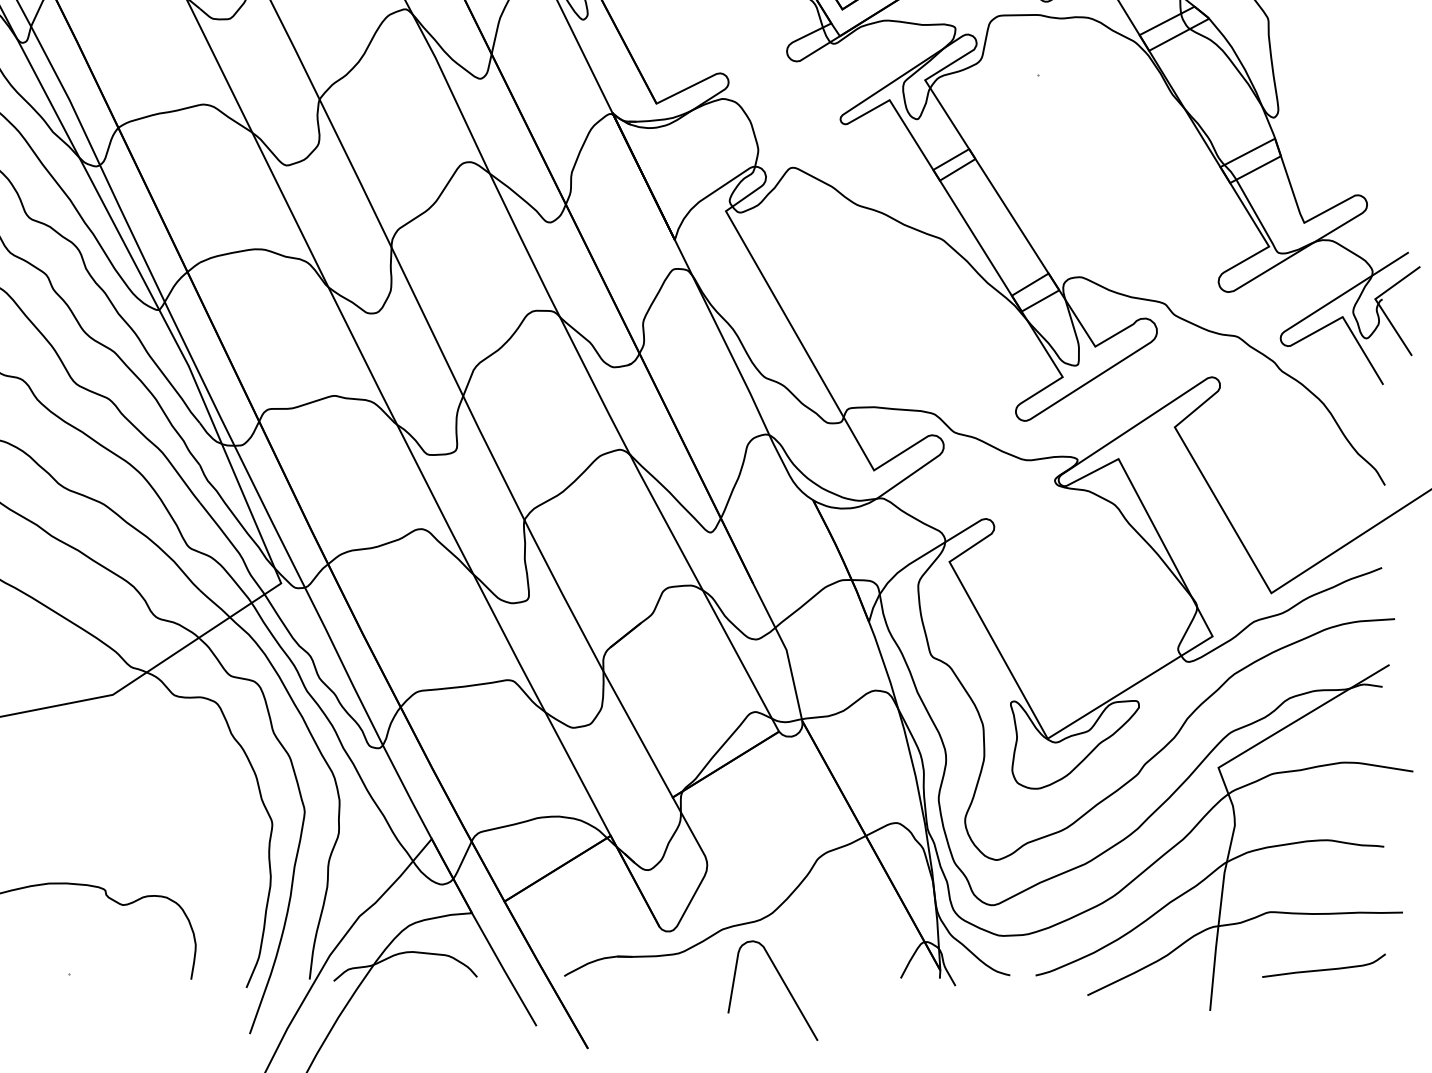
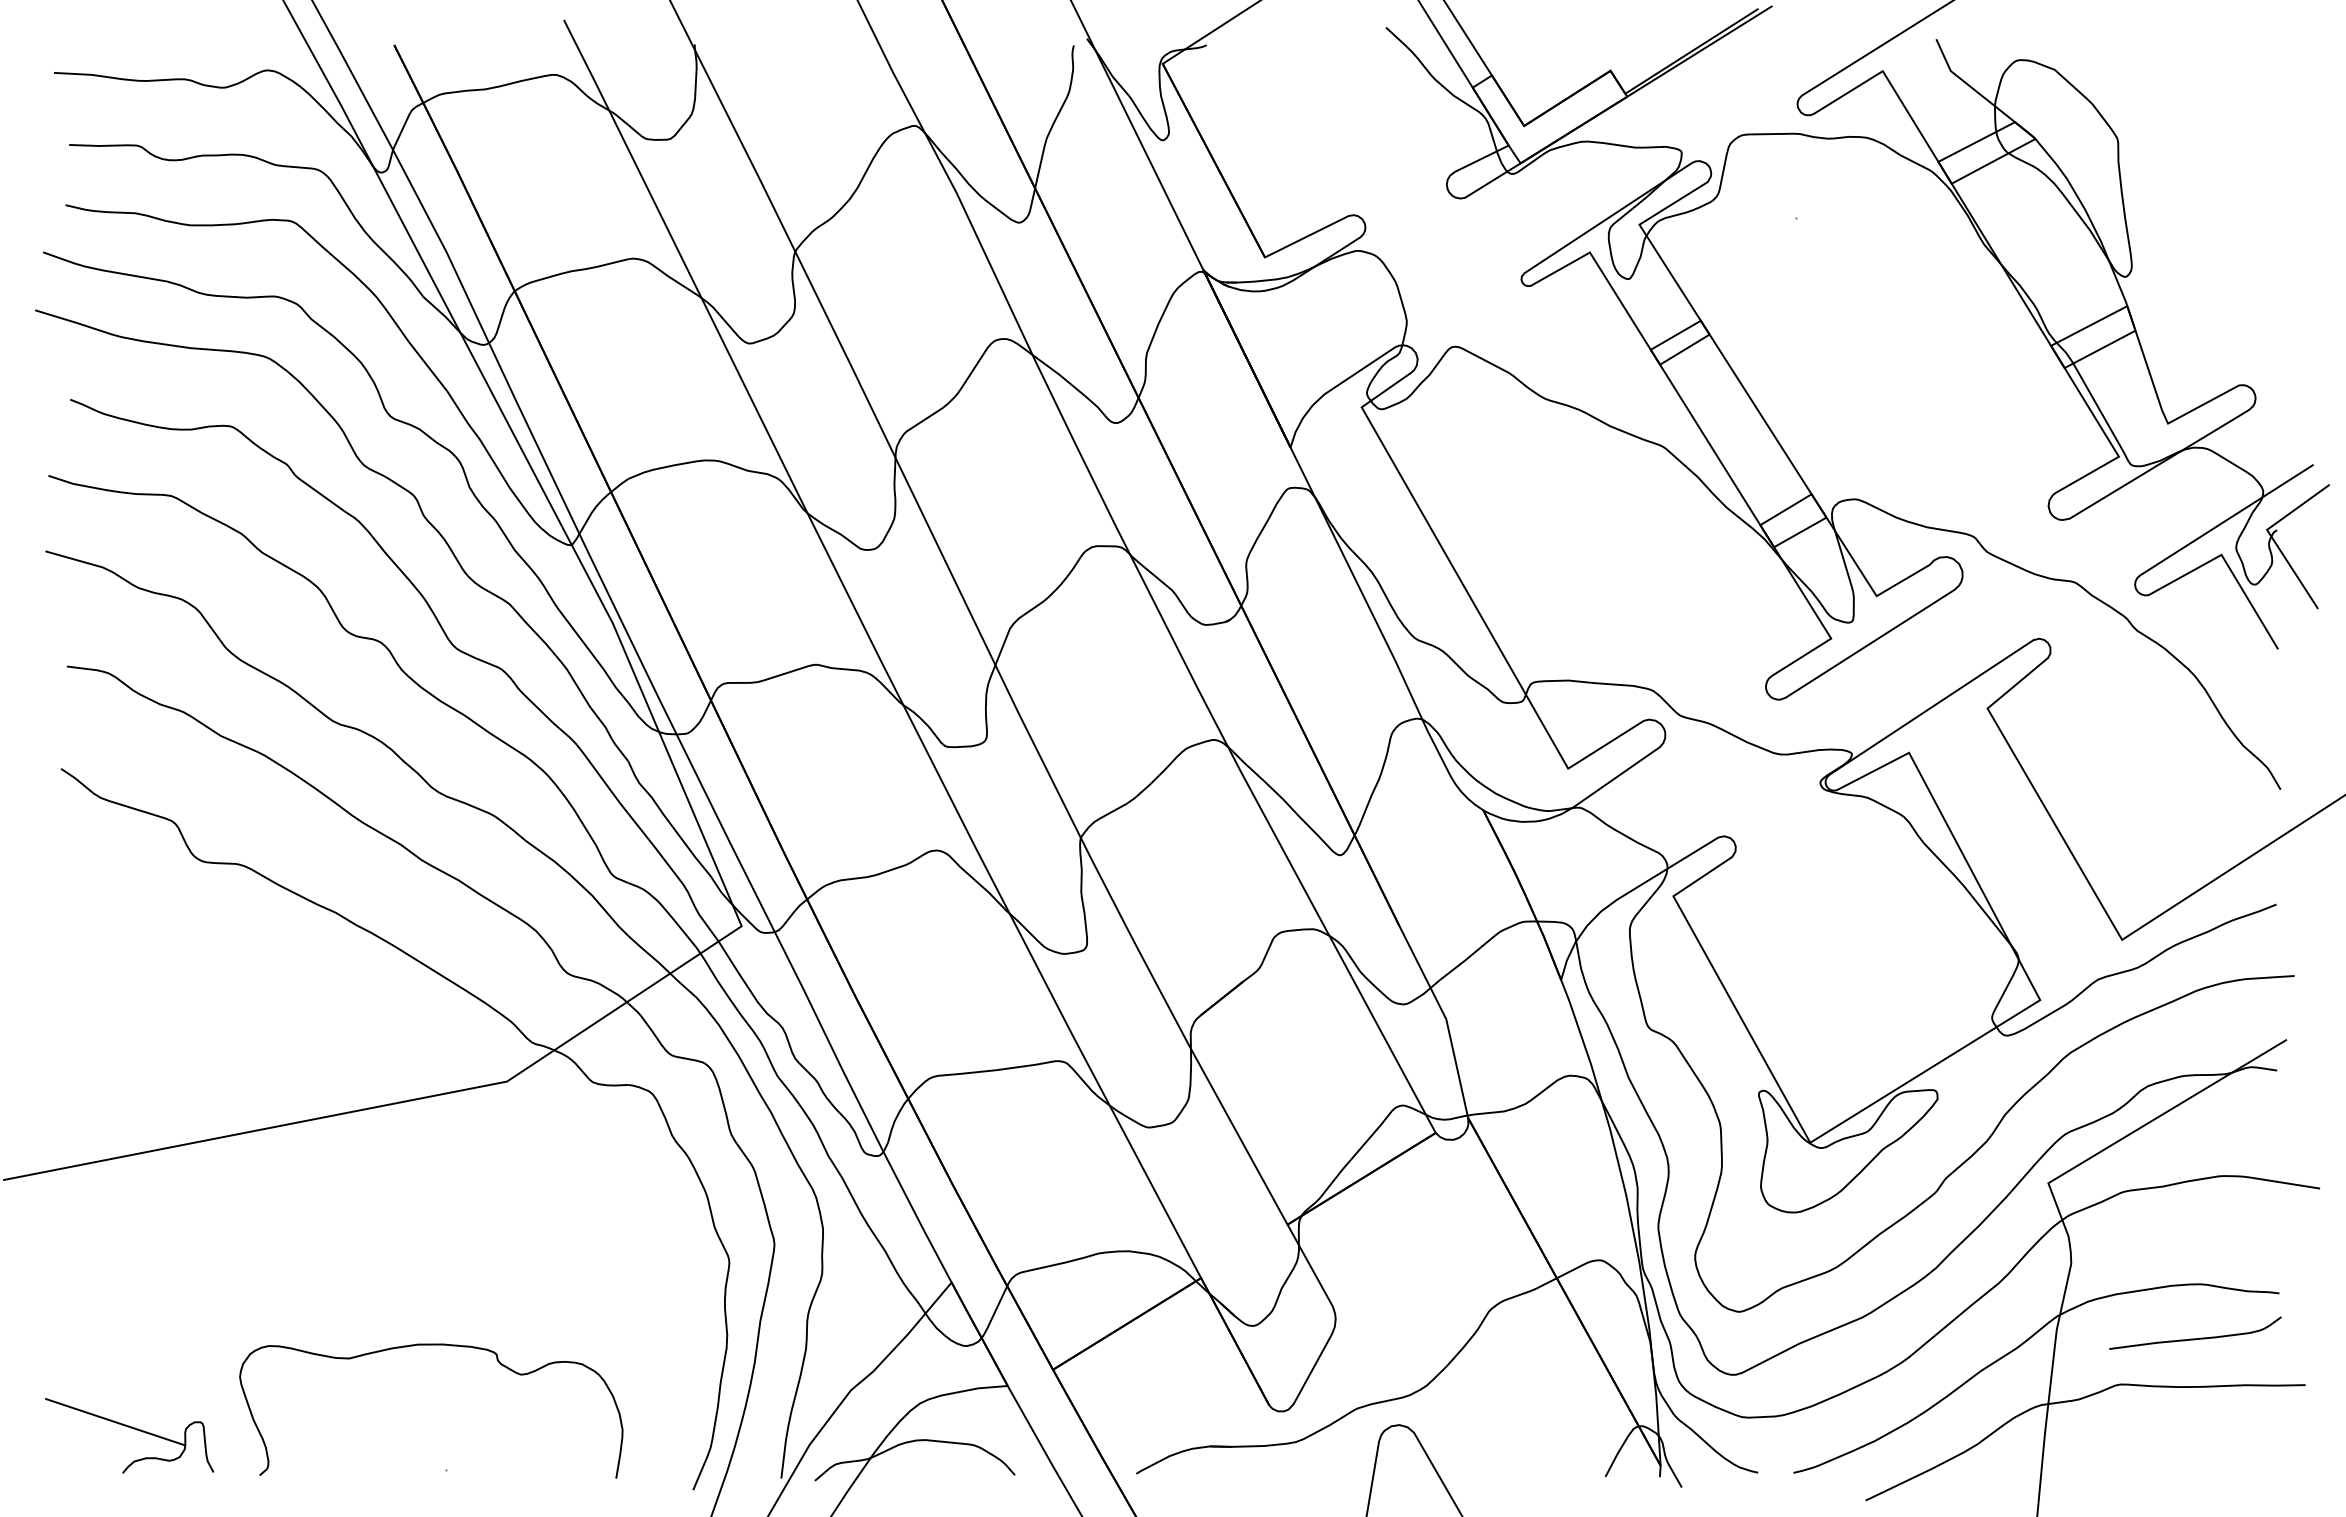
curve: (1324, 969) -> (2195, 1338), moved

